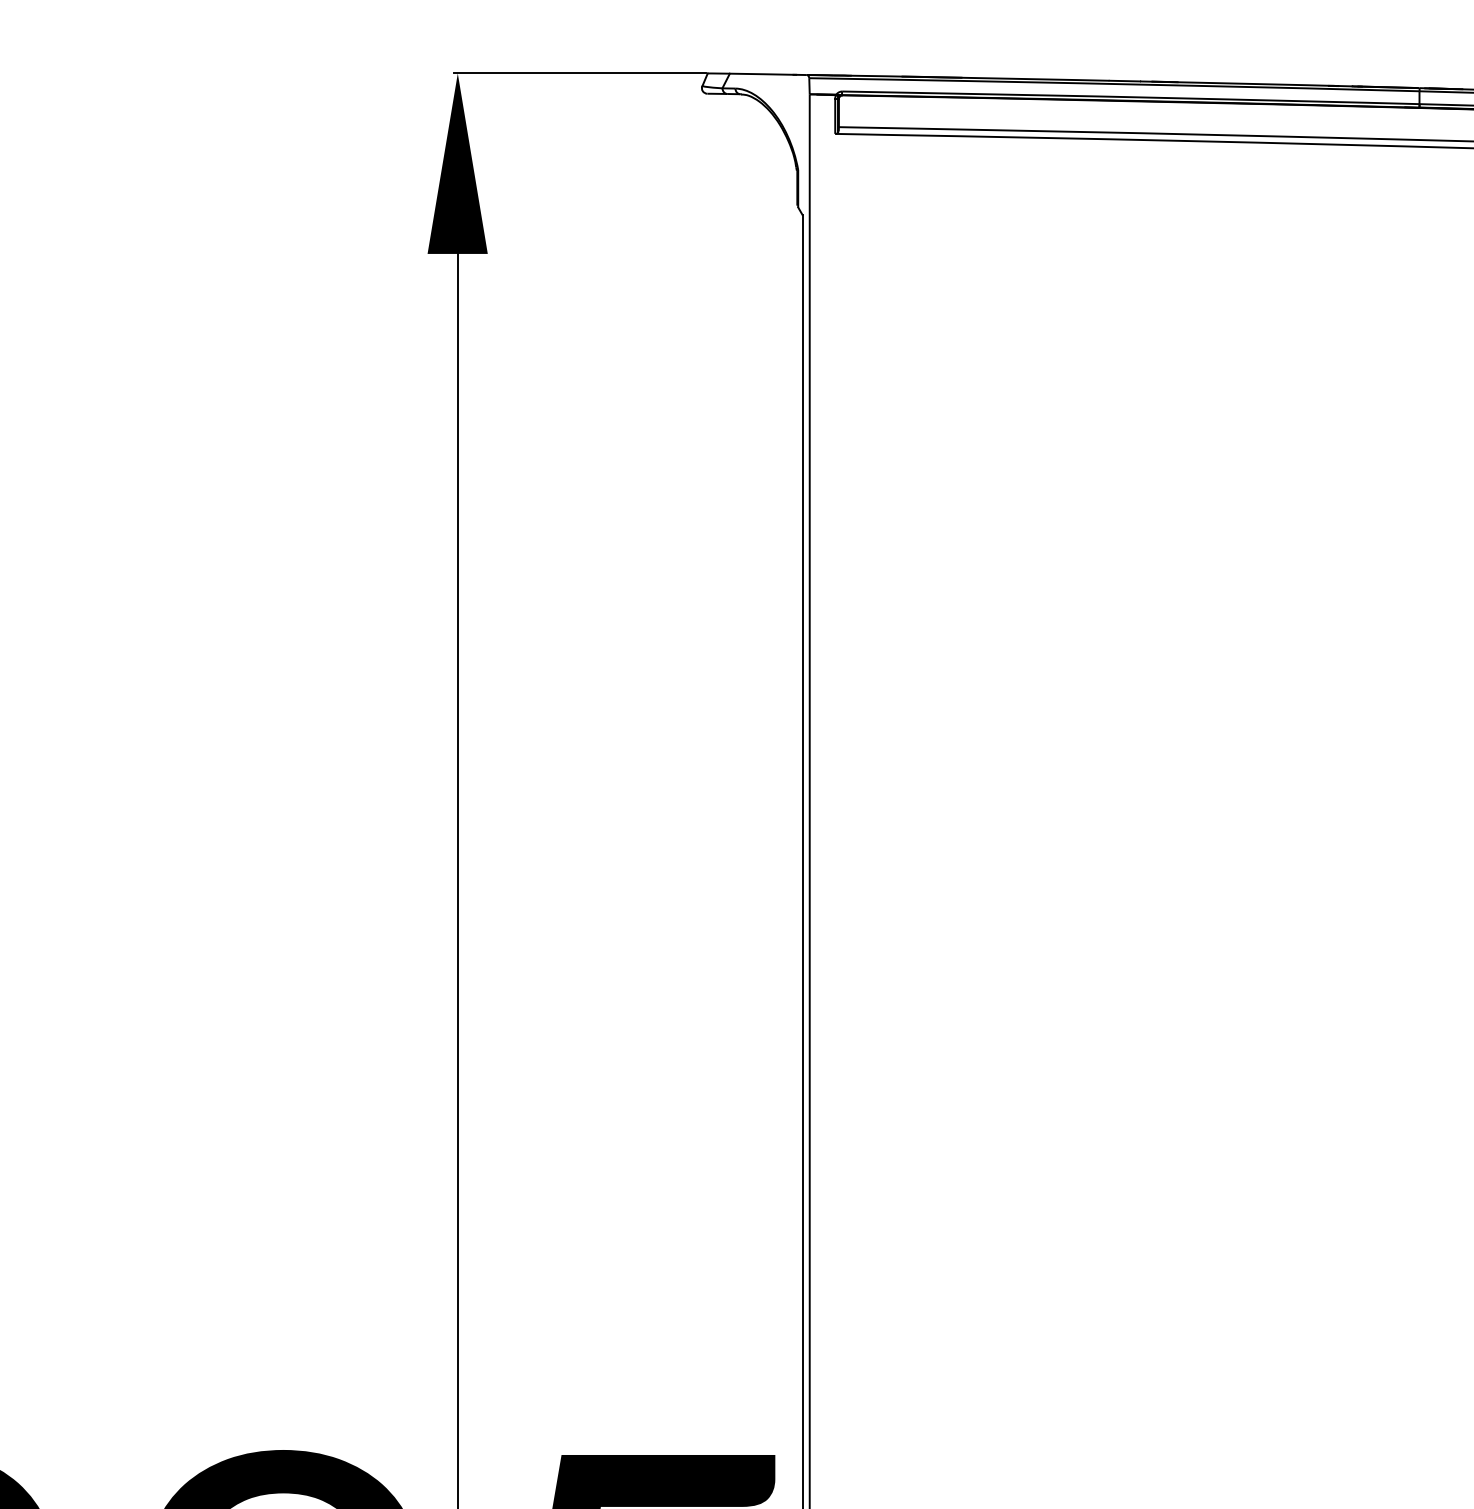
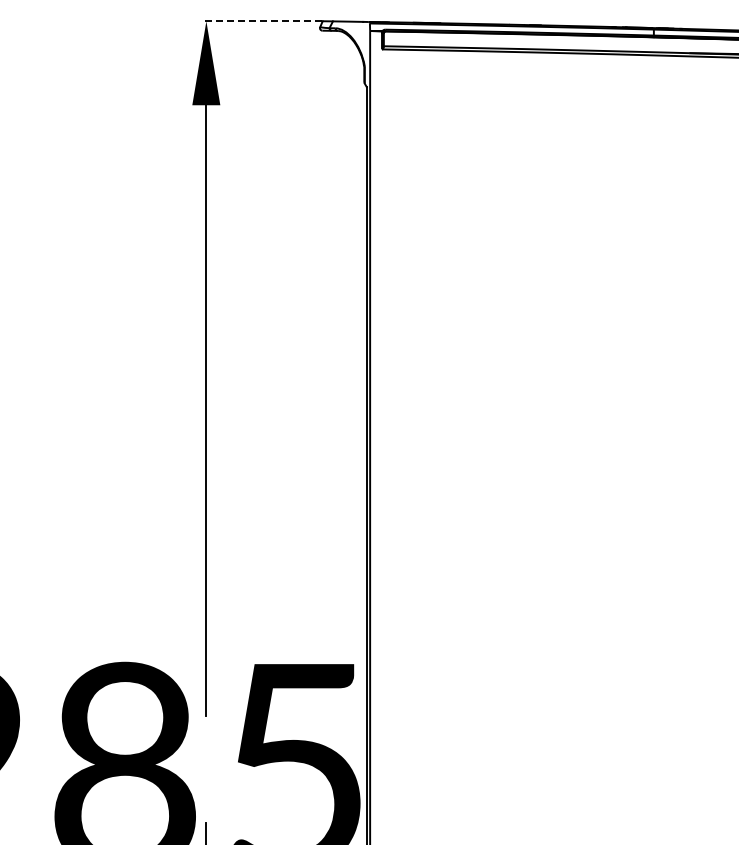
line: (580, 73) -> (263, 21), solid -> dashed

